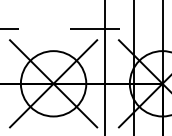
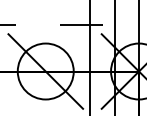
line: (53, 83) -> (45, 71), removed

